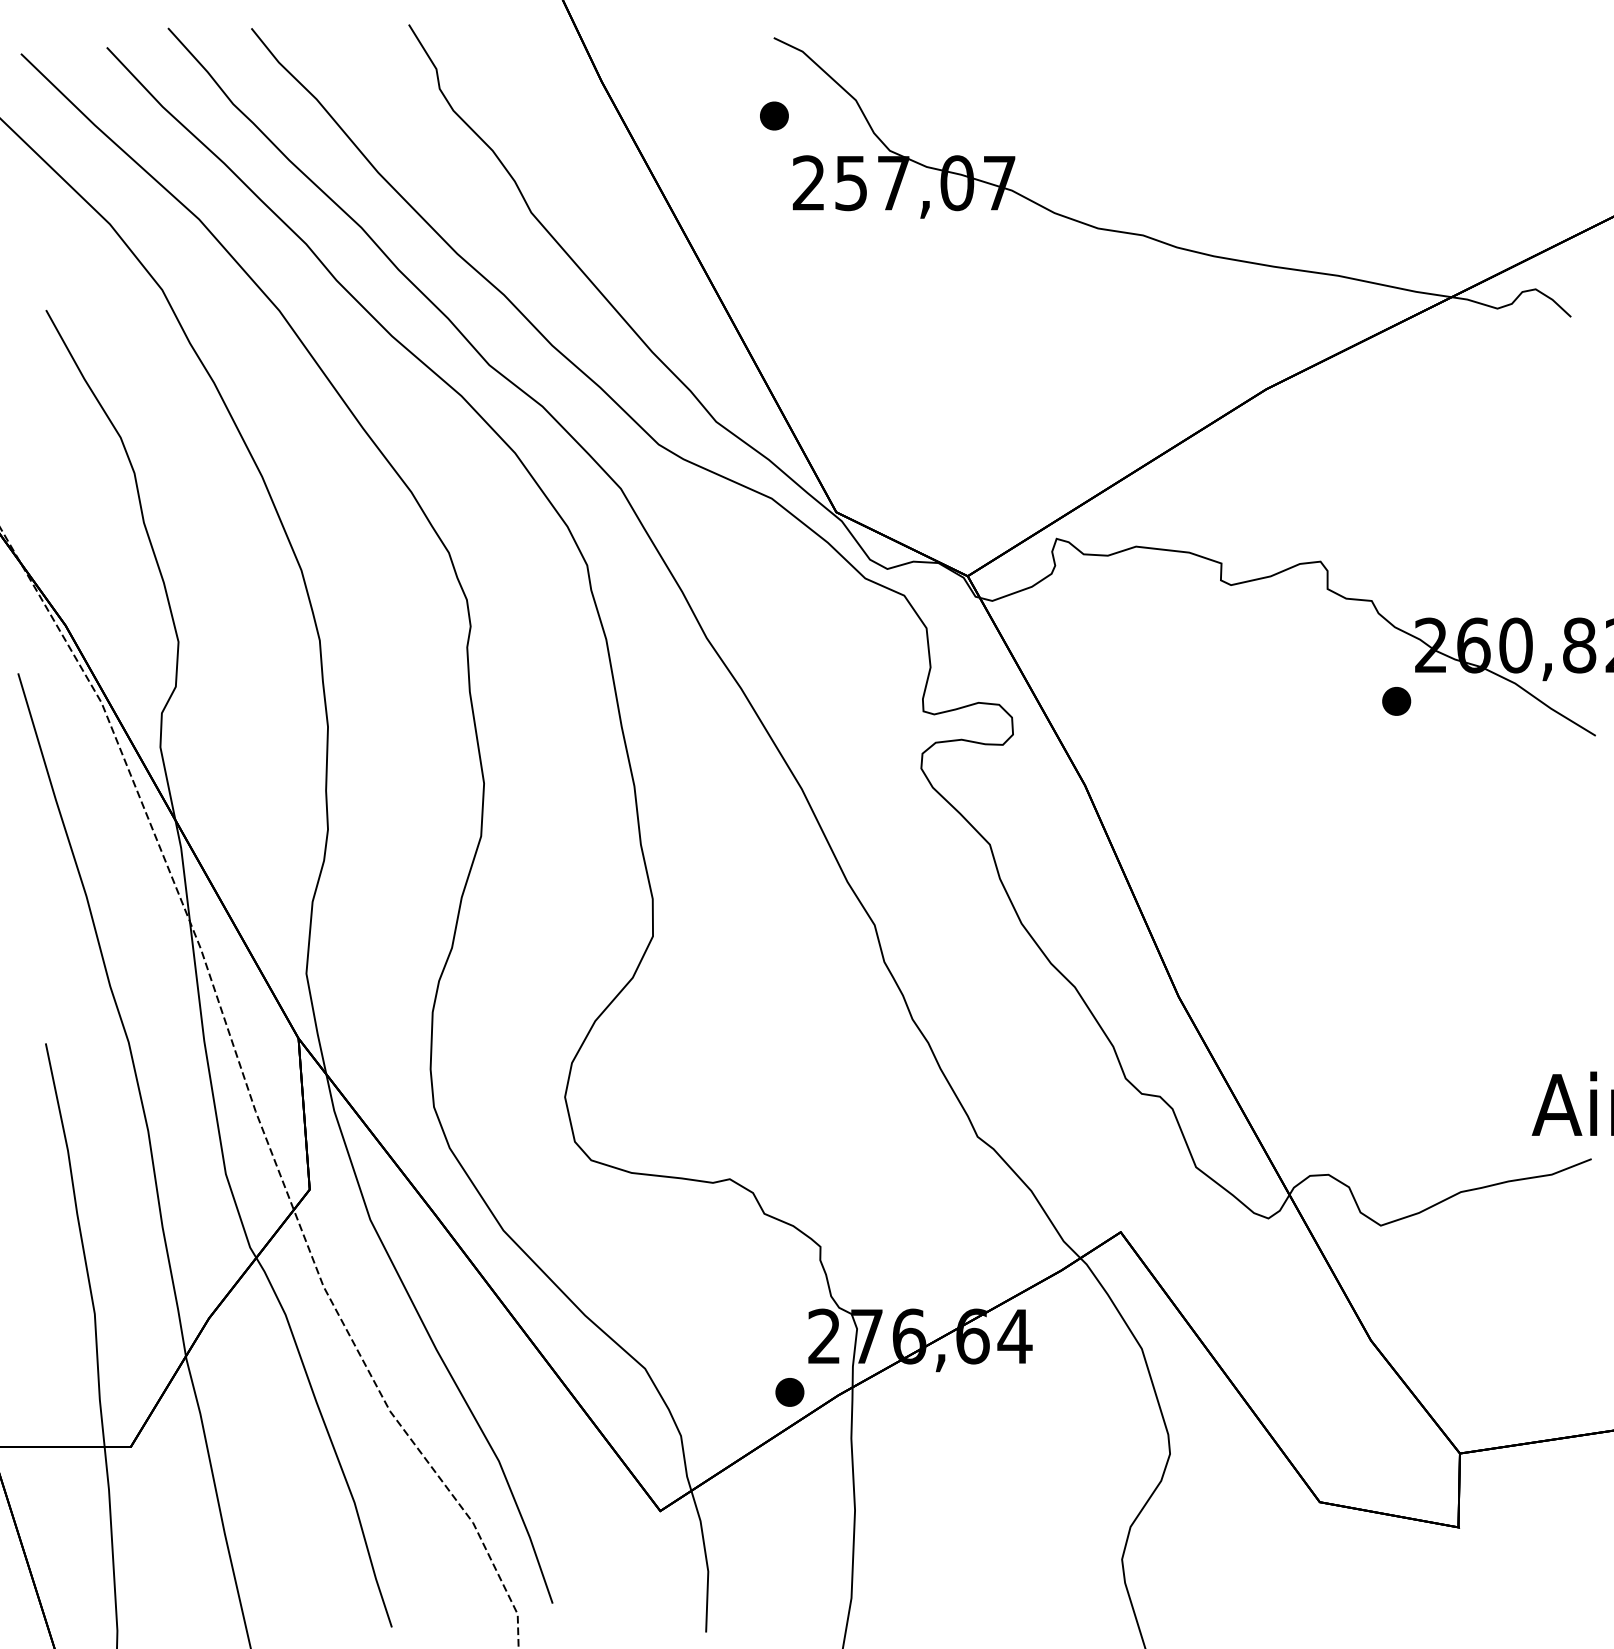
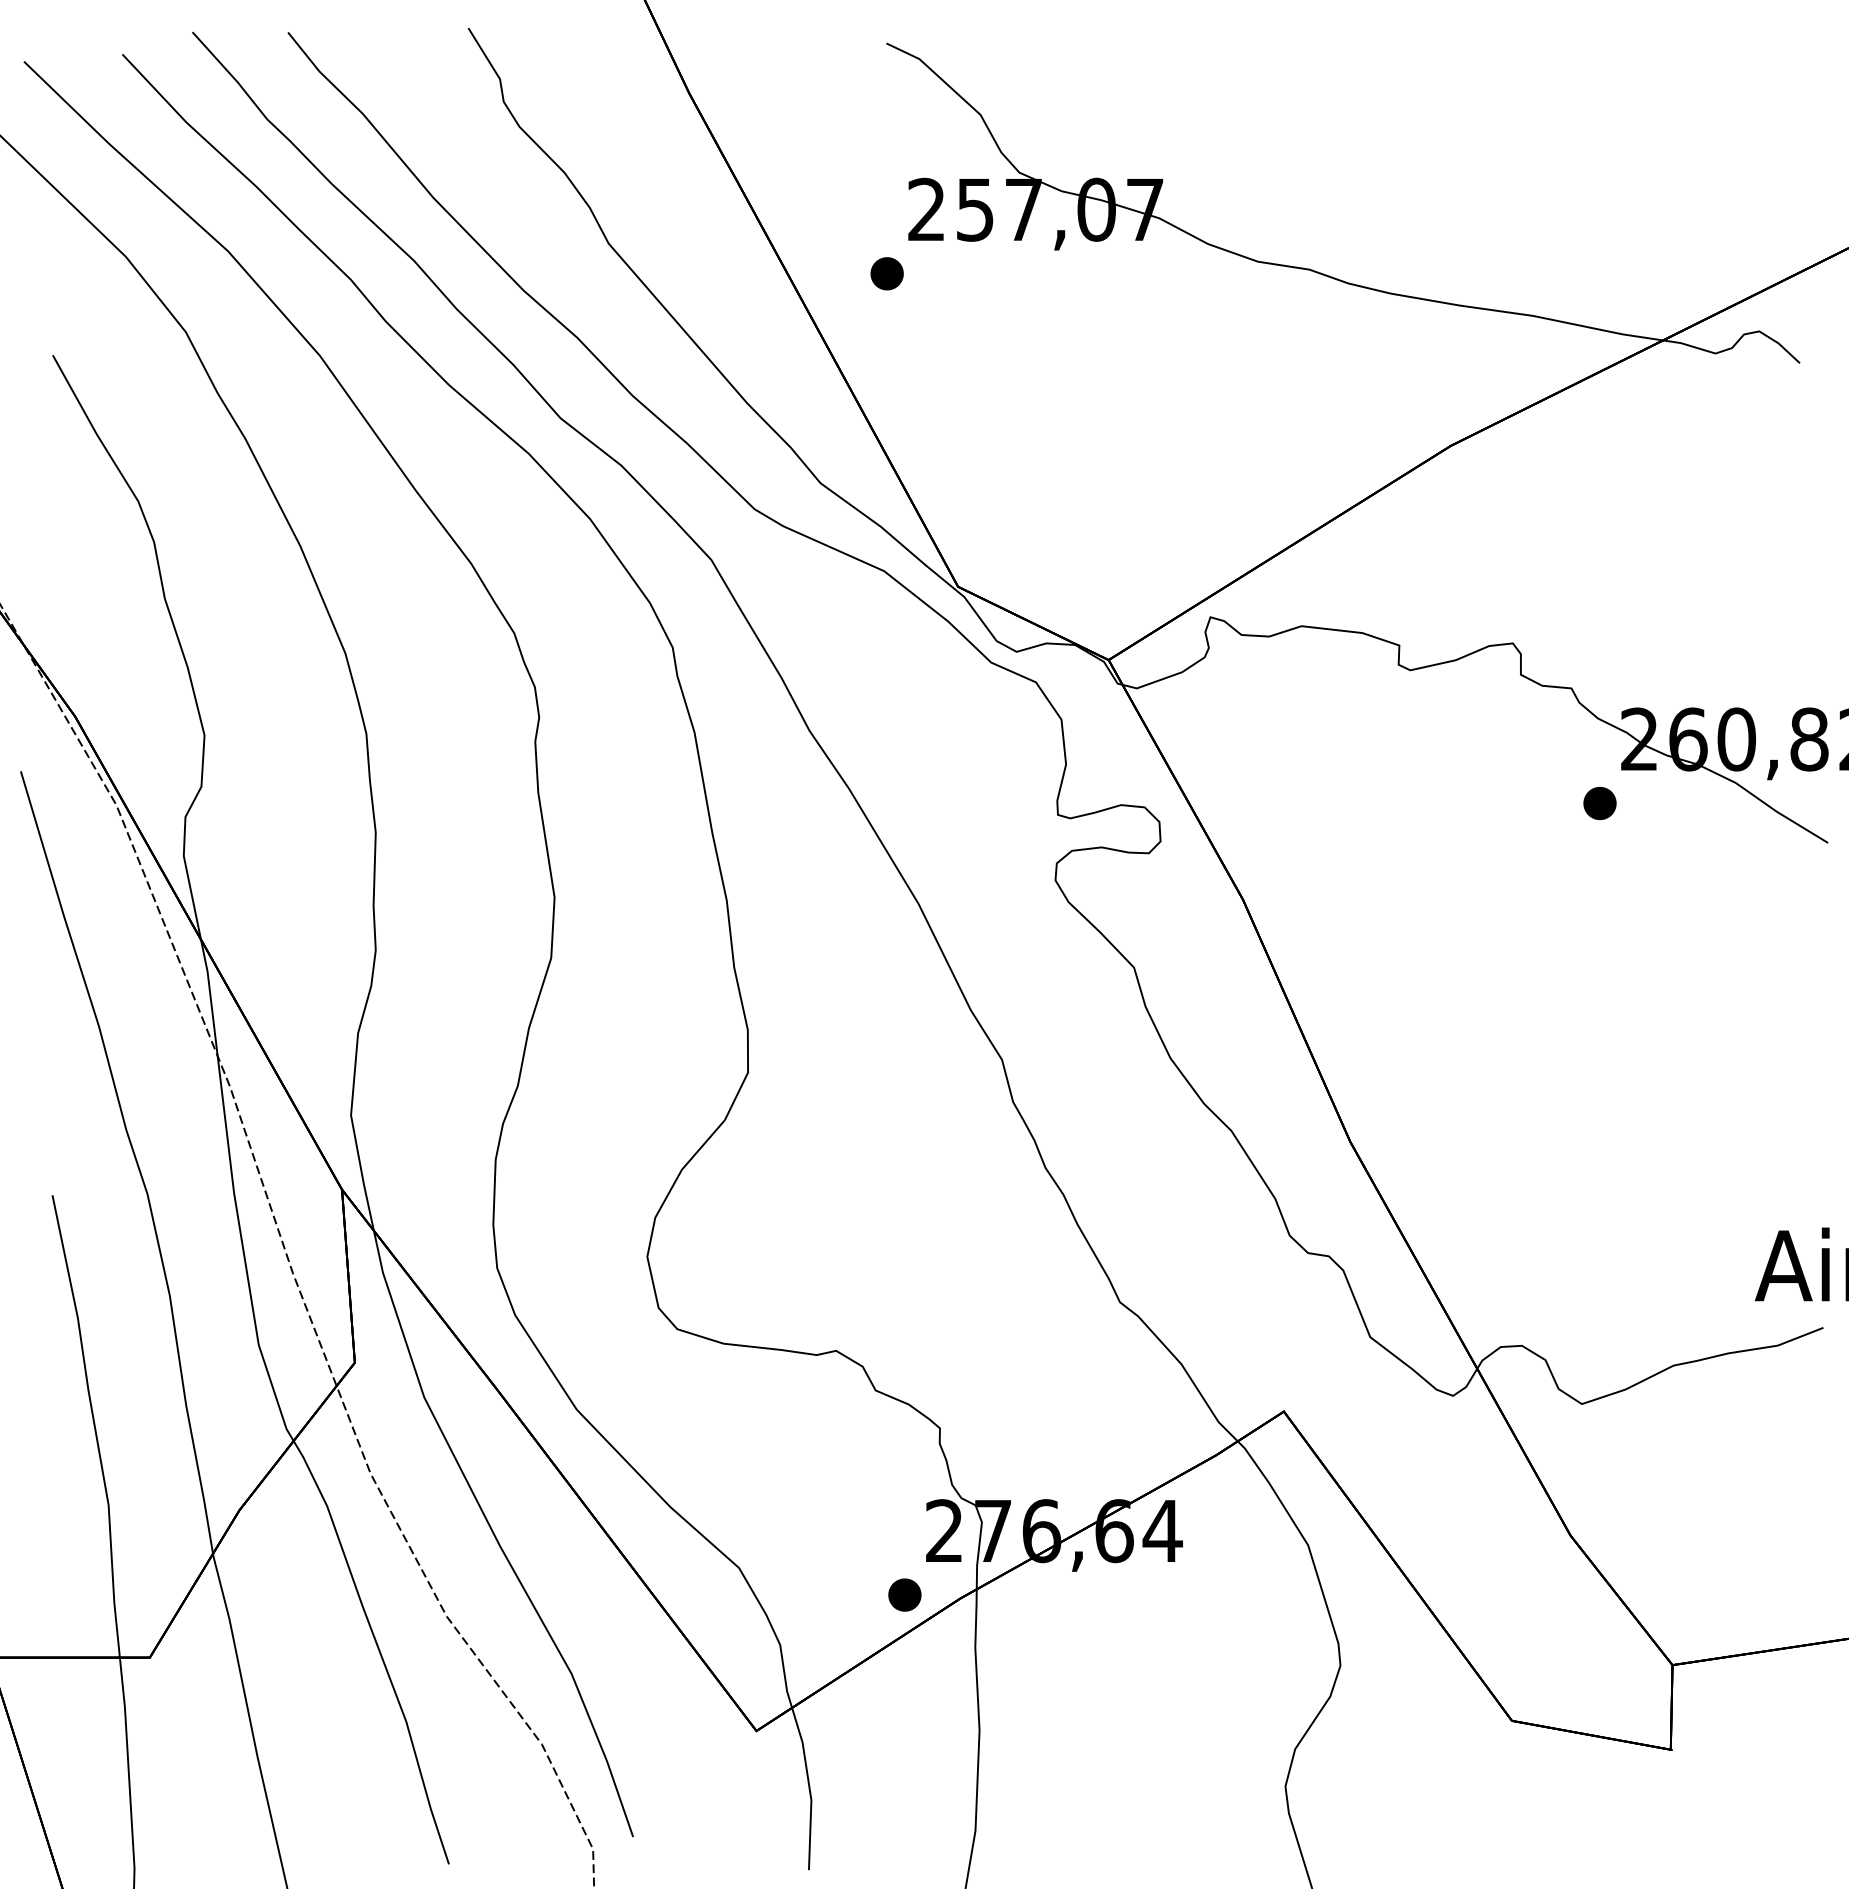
part: (774, 115) -> (887, 273), moved

